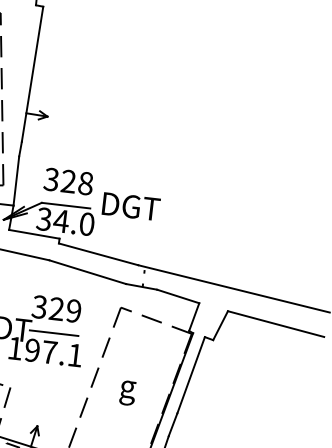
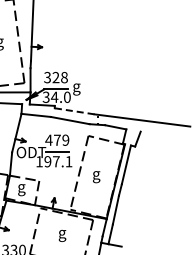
text: (130, 209) -> (87, 87), DGT -> g
line: (98, 254) -> (74, 111), solid -> dashed
text: (47, 306) -> (52, 139), 329 -> 479
line: (275, 322) -> (164, 134), removed

